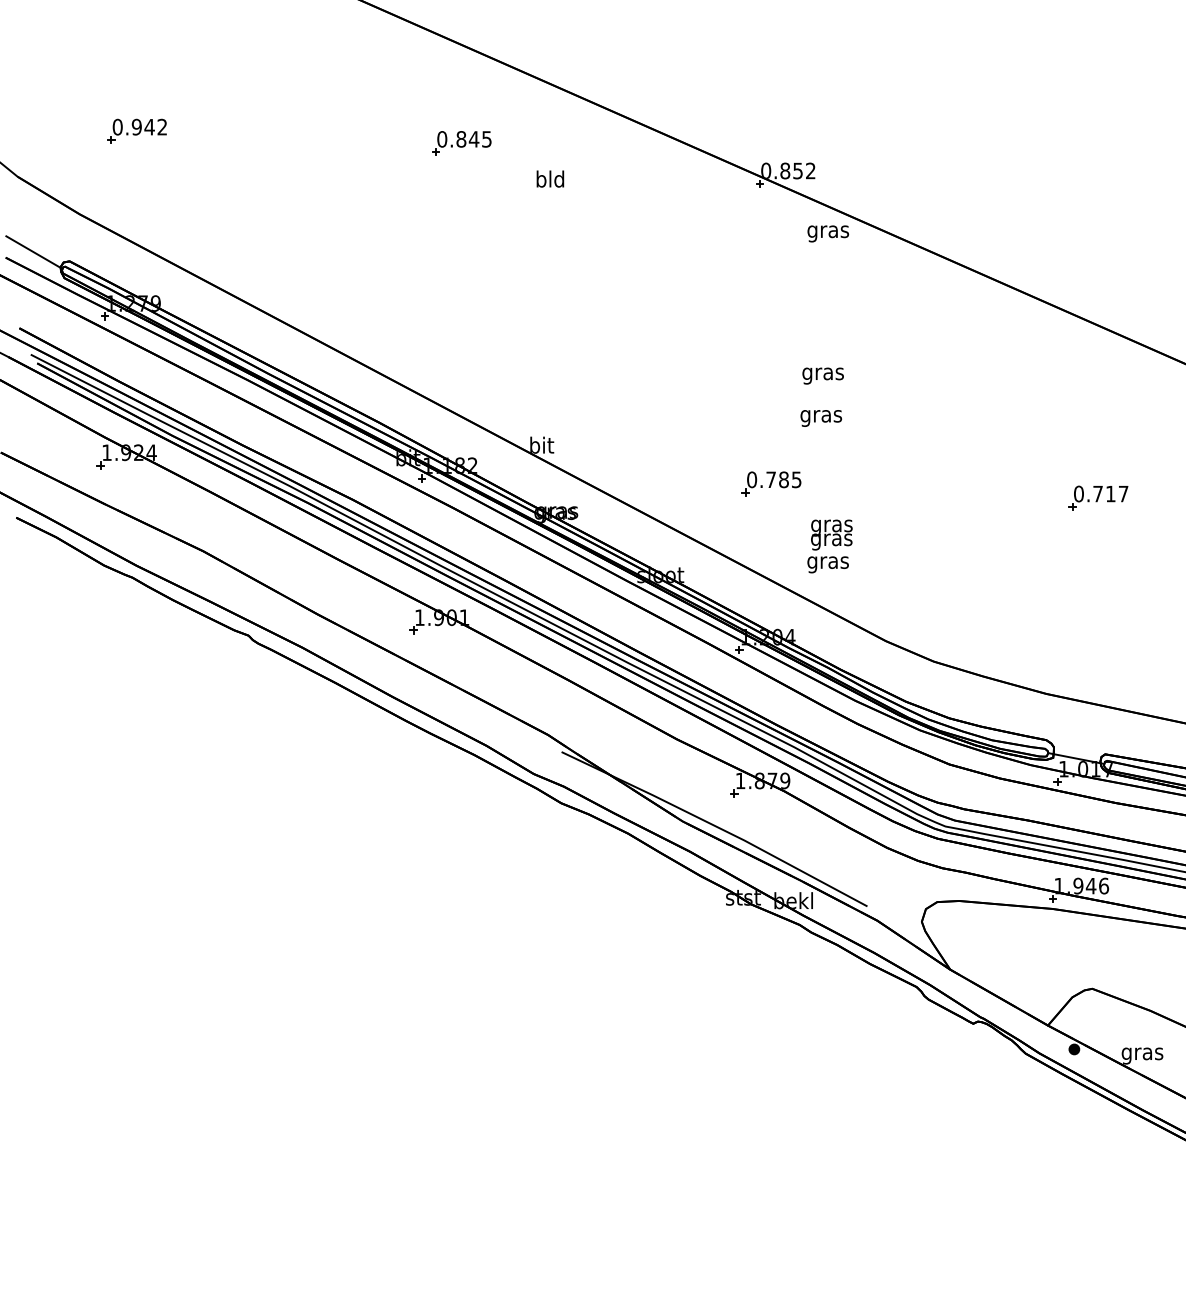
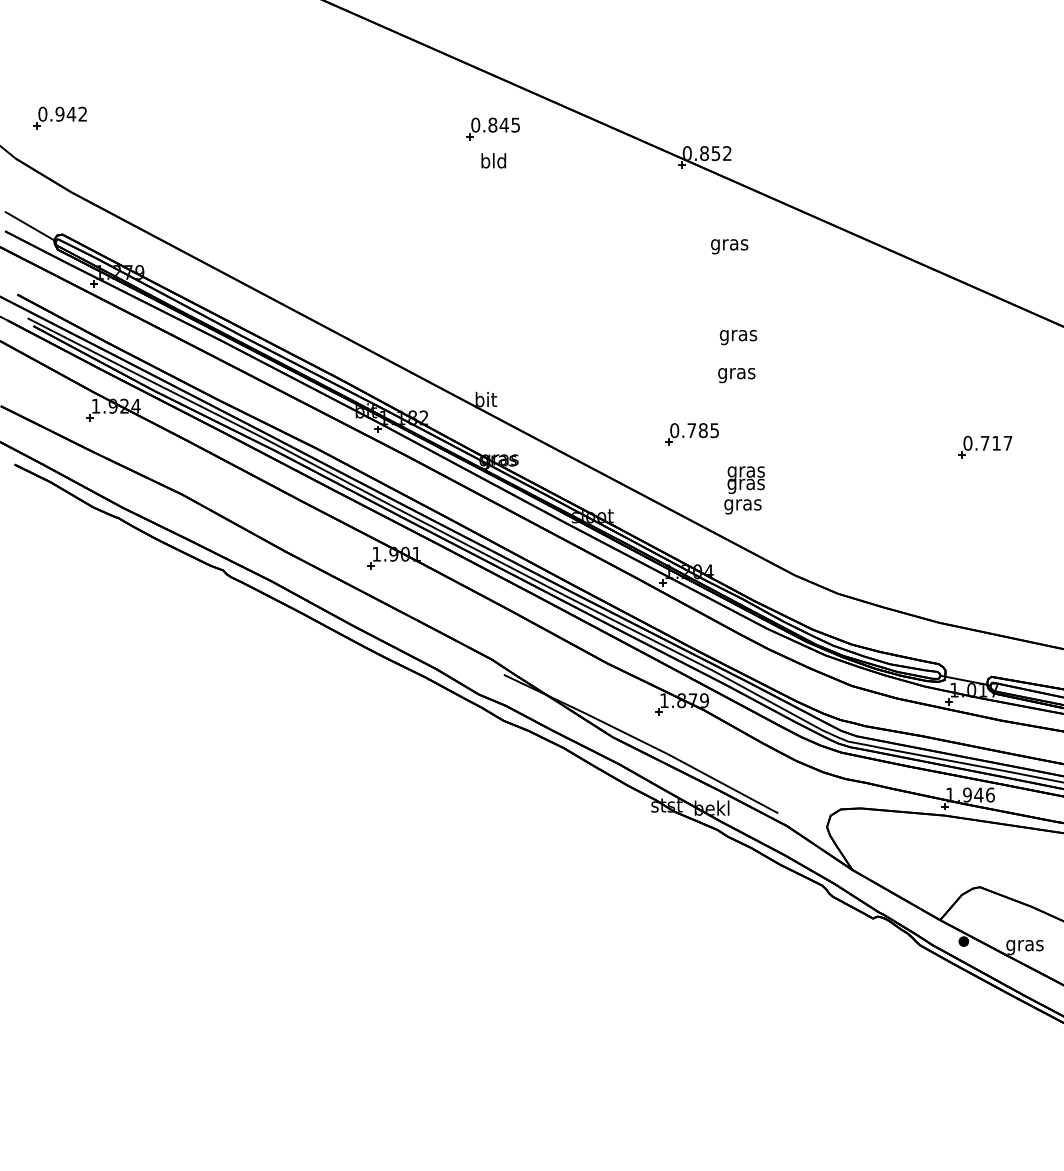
part: (136, 130) -> (59, 117), moved
part: (461, 143) -> (492, 128), moved
text: (828, 233) -> (729, 246), moved

